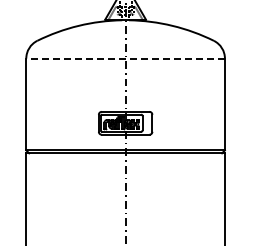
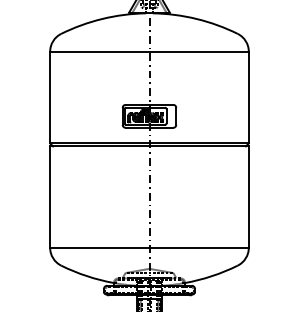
line: (125, 58) -> (149, 51), dashed -> solid

